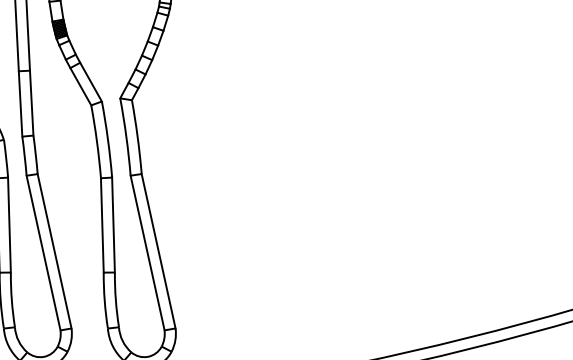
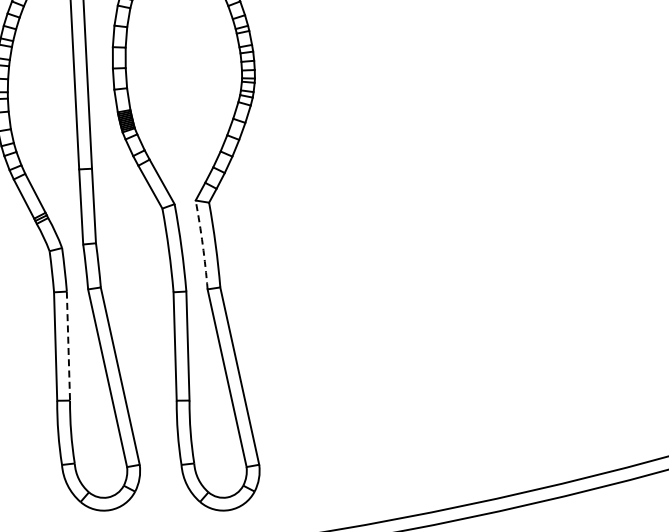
arc: (126, 136) -> (202, 244), solid -> dashed
line: (9, 225) -> (68, 346), solid -> dashed

